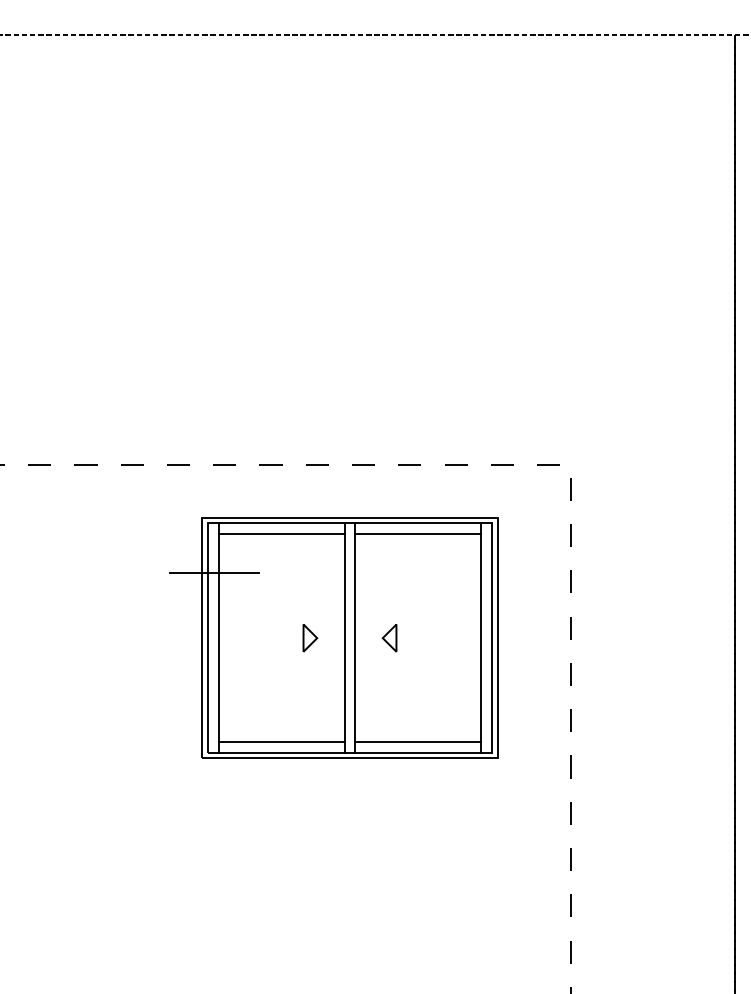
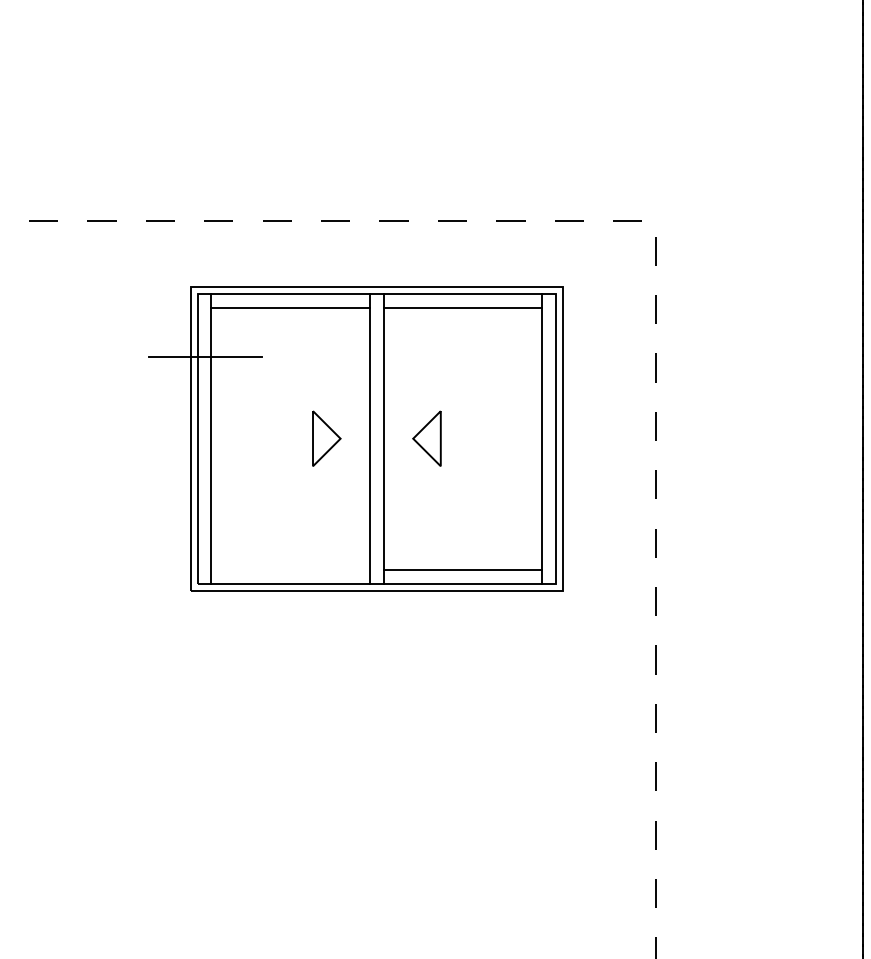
part: (310, 638) -> (327, 439), size x1.6
part: (389, 638) -> (426, 439), size x1.6
line: (281, 741) -> (290, 569), removed

